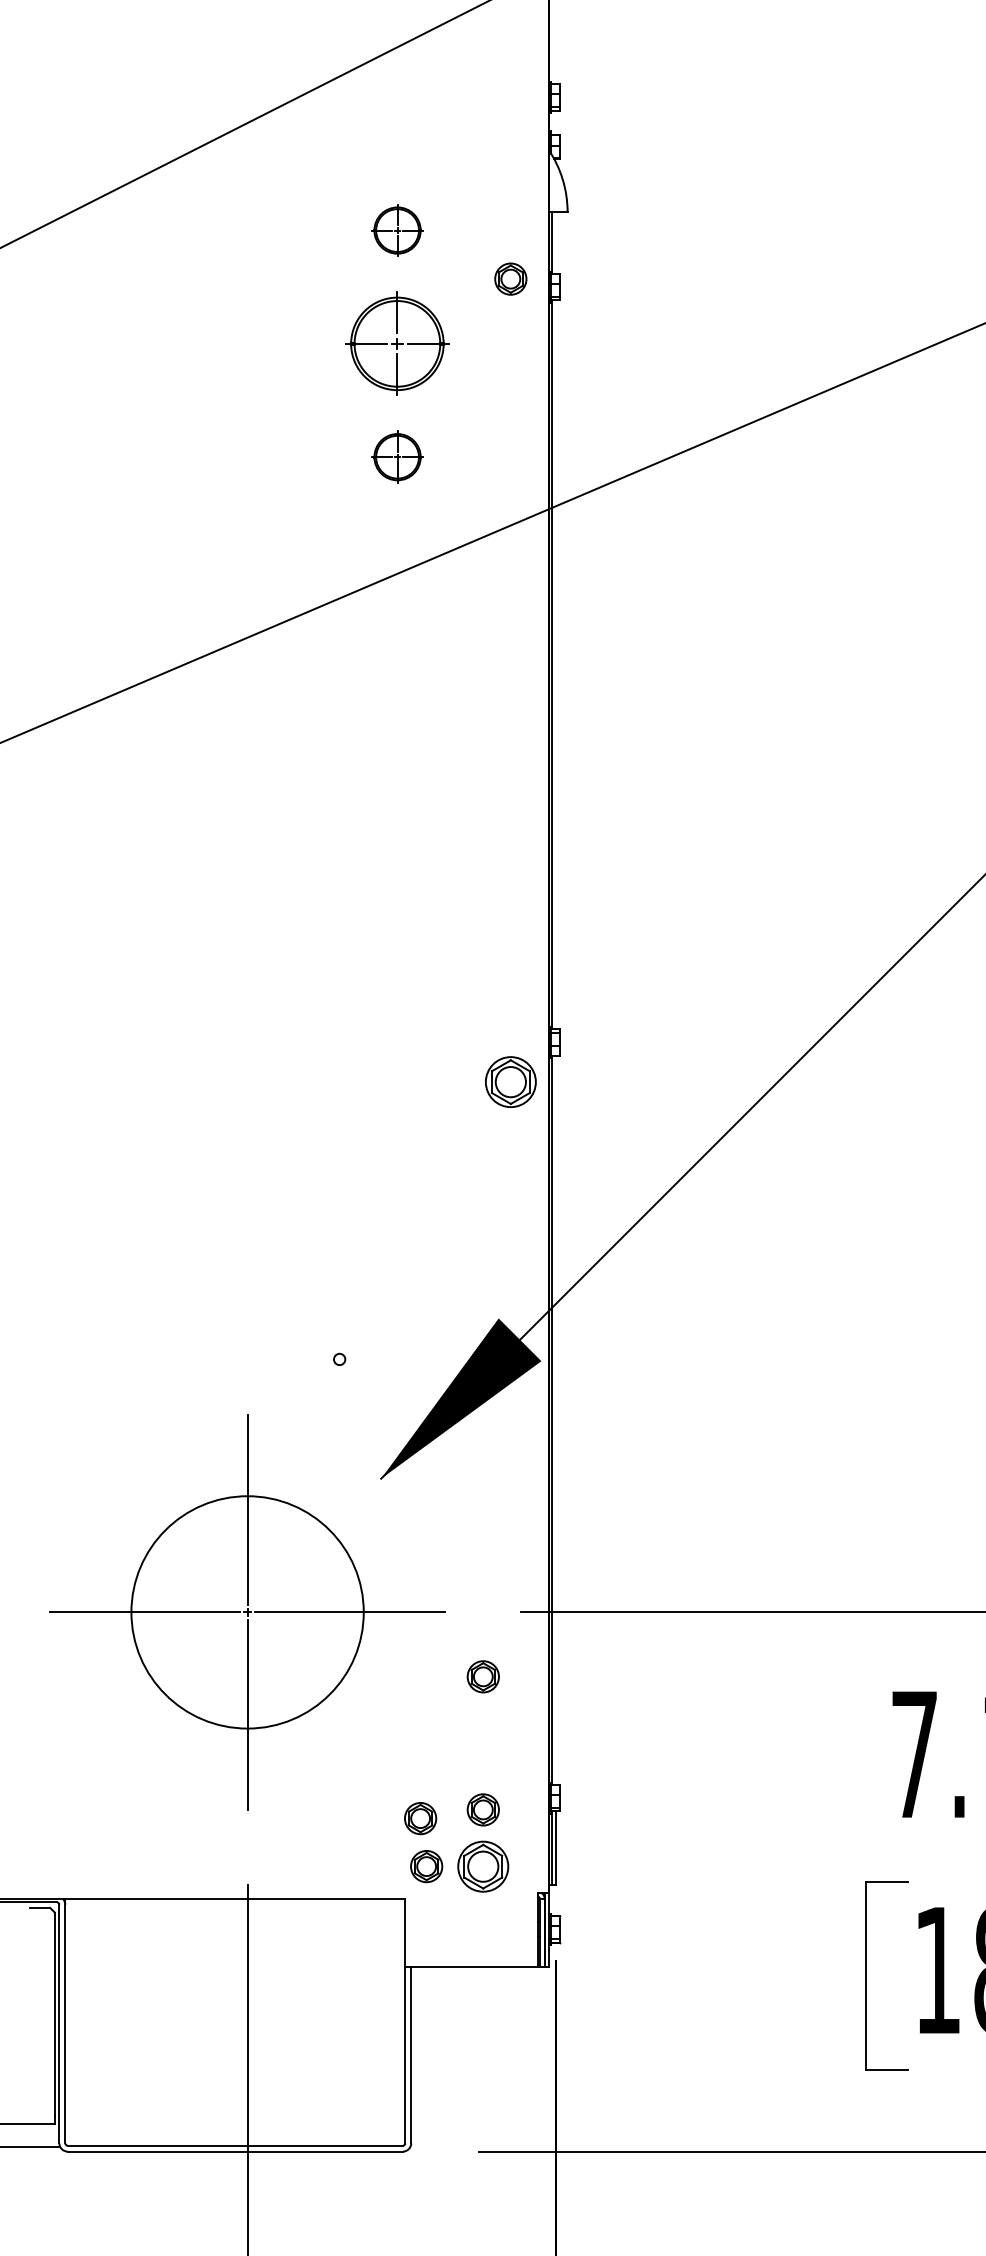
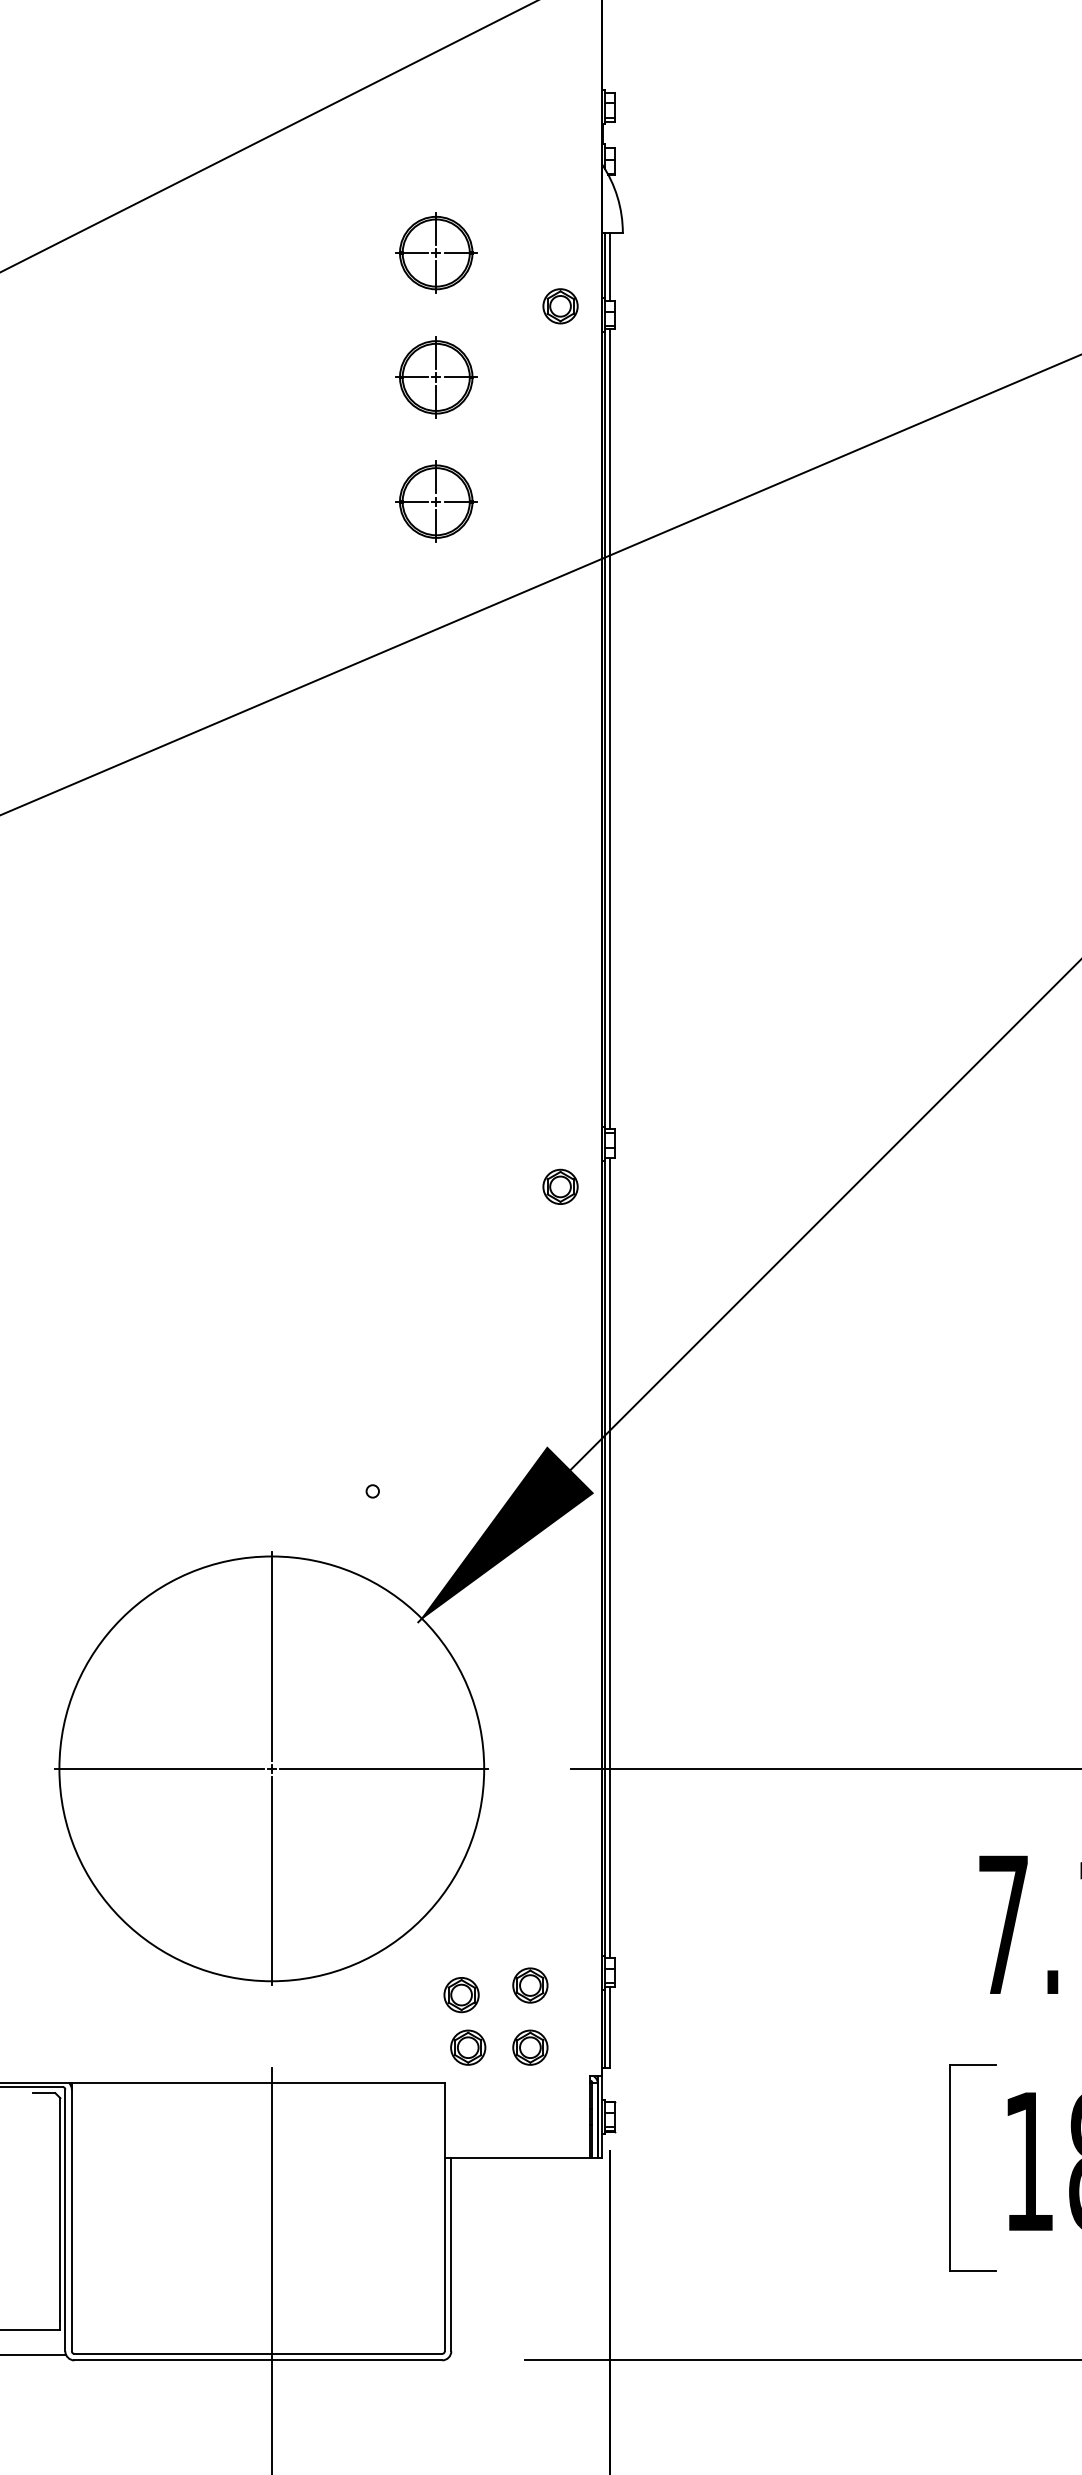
part: (397, 230) -> (436, 252), size x1.43
line: (555, 242) -> (609, 266), added
part: (397, 344) -> (436, 377), size x0.71
part: (397, 457) -> (436, 501), size x1.43
line: (555, 664) -> (609, 729), added
part: (510, 1081) -> (560, 1186), size x0.62
line: (555, 1420) -> (609, 1558), added
circle: (247, 1612) -> (271, 1768), size x1.67
part: (483, 1676) -> (530, 1839), removed
part: (483, 1866) -> (530, 2047), size x0.62

